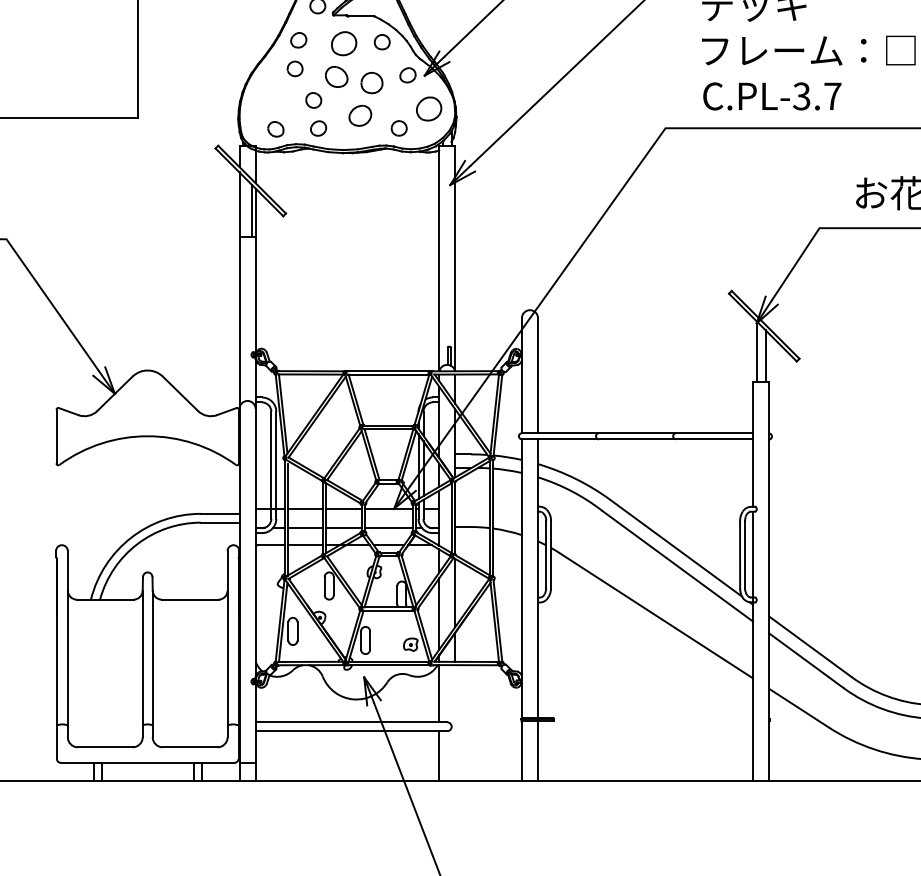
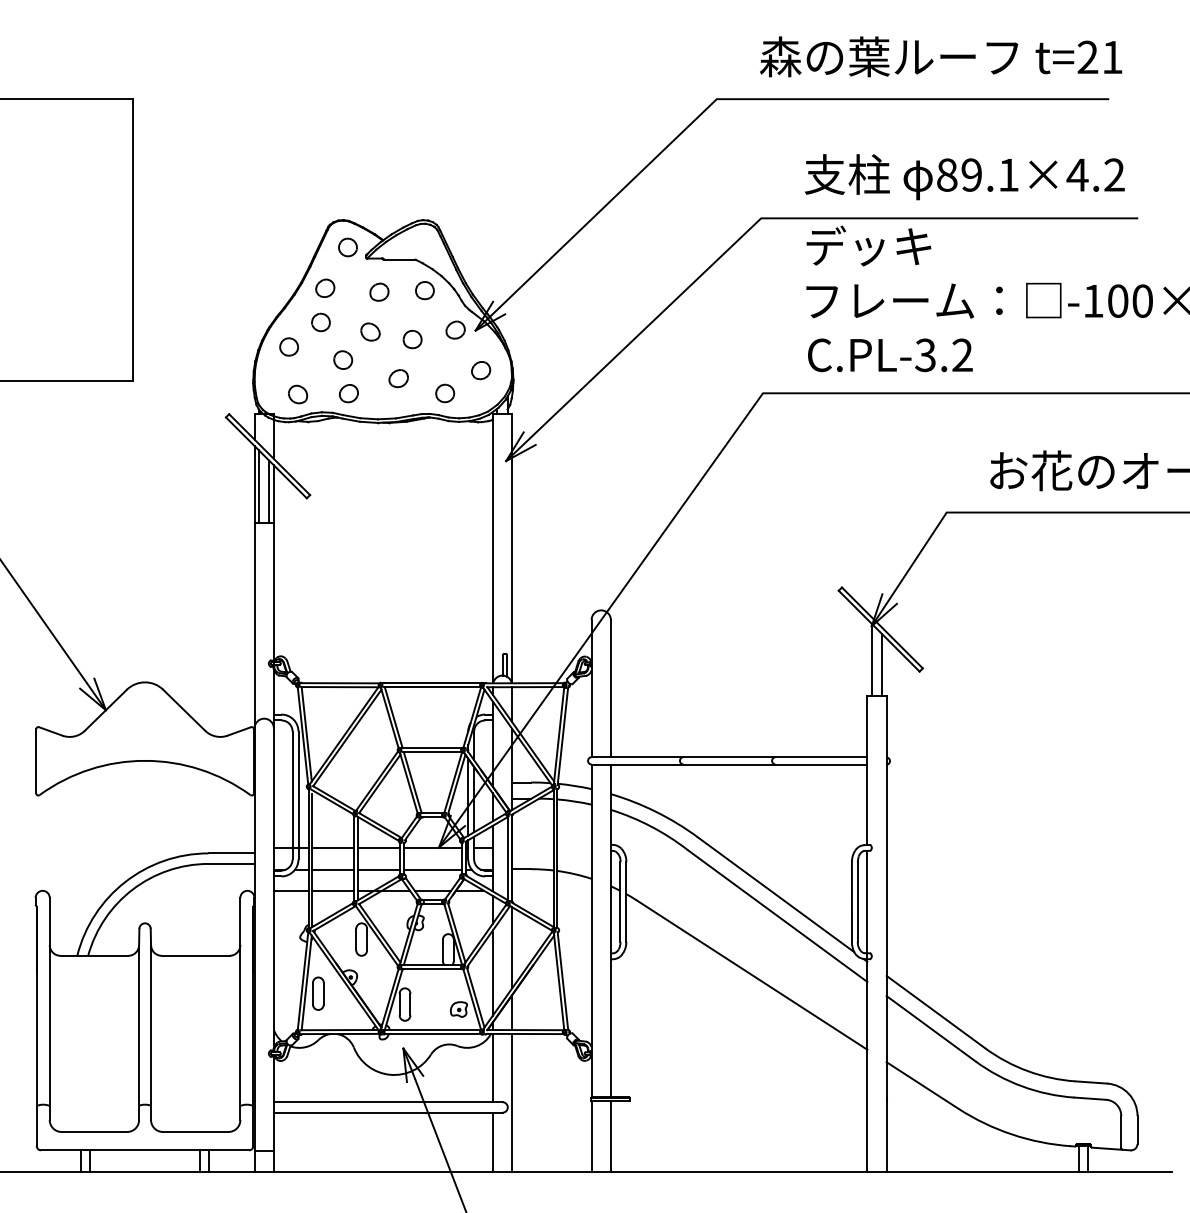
part: (344, 42) -> (379, 291), size x0.62
part: (336, 76) -> (370, 331), size x0.71
part: (371, 83) -> (412, 339), size x0.71
part: (267, 89) -> (288, 346), added
text: (832, 95) -> (962, 354), C.PL-3.7 -> C.PL-3.2
part: (429, 109) -> (481, 370), size x0.62
part: (360, 115) -> (398, 378), size x0.71
line: (242, 206) -> (258, 486), added
line: (455, 722) -> (512, 1102), added

